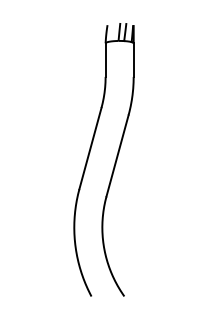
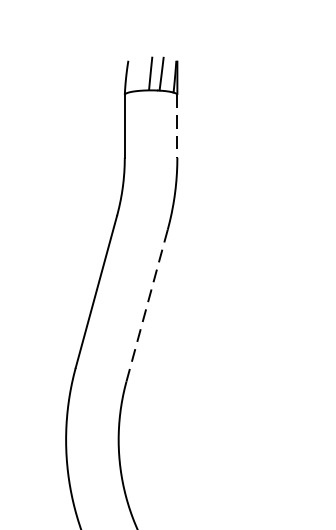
line: (133, 60) -> (177, 126), solid -> dashed
line: (117, 156) -> (147, 306), solid -> dashed

